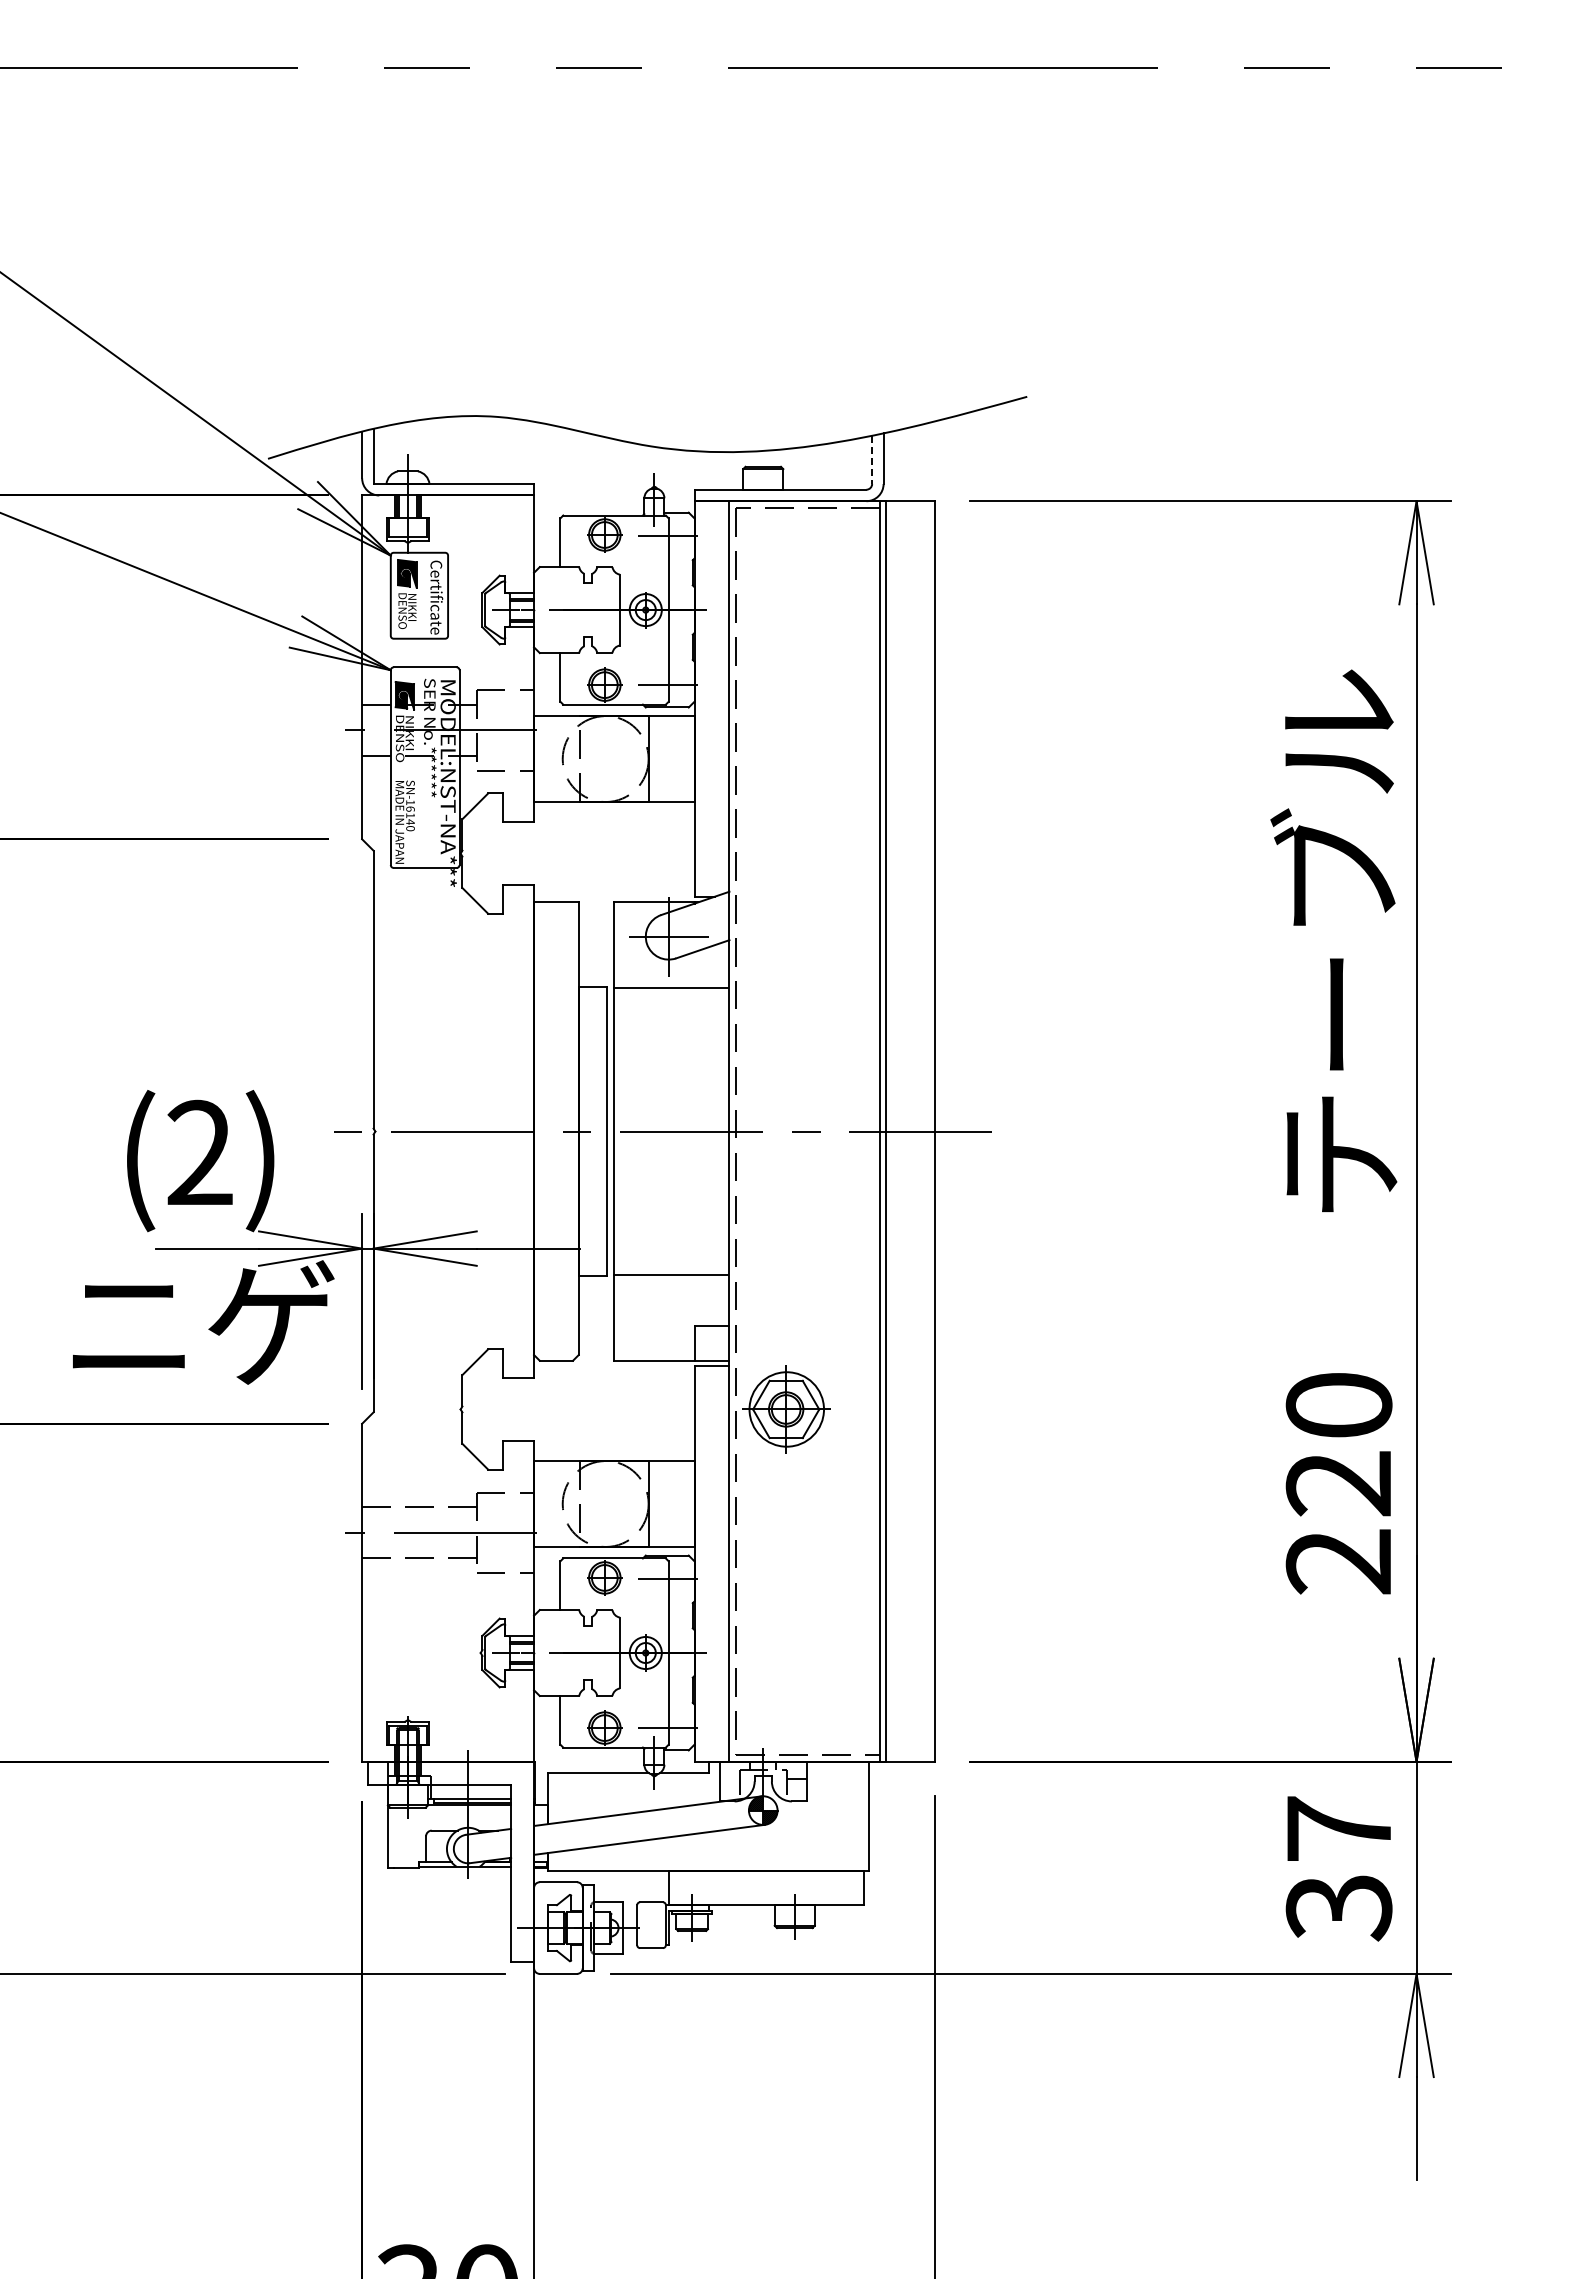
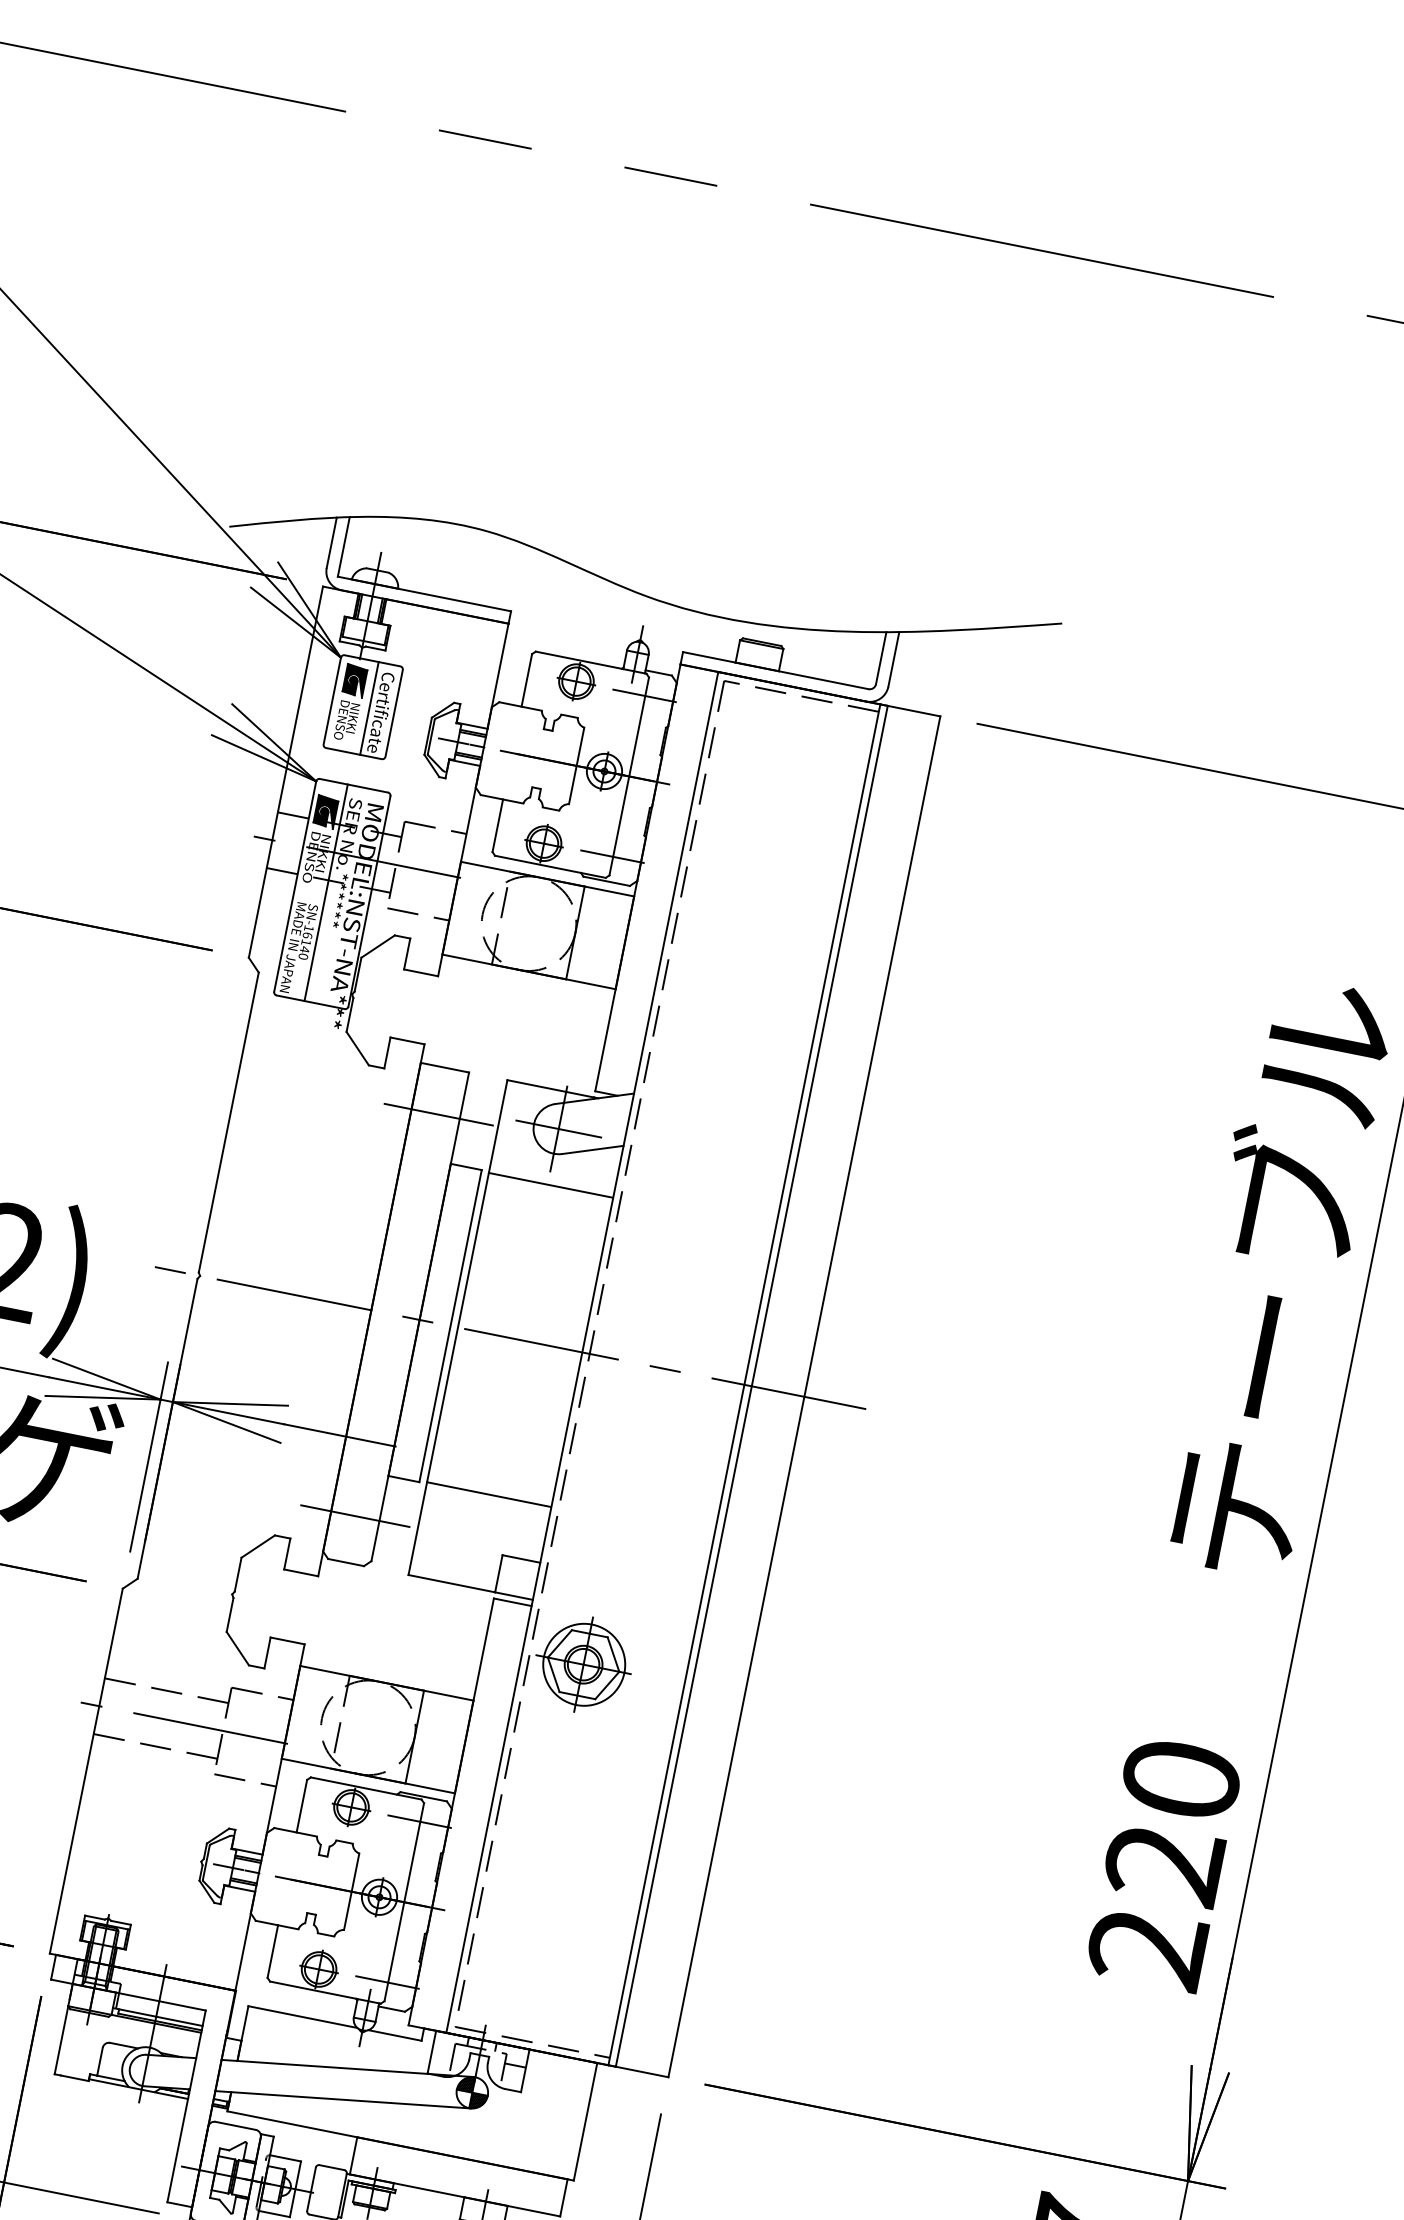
line: (872, 460) -> (881, 658), dashed -> solid
line: (425, 595) -> (369, 708), added
line: (419, 767) -> (326, 892), added
line: (559, 945) -> (438, 1114), added
line: (556, 1317) -> (355, 1515), added

